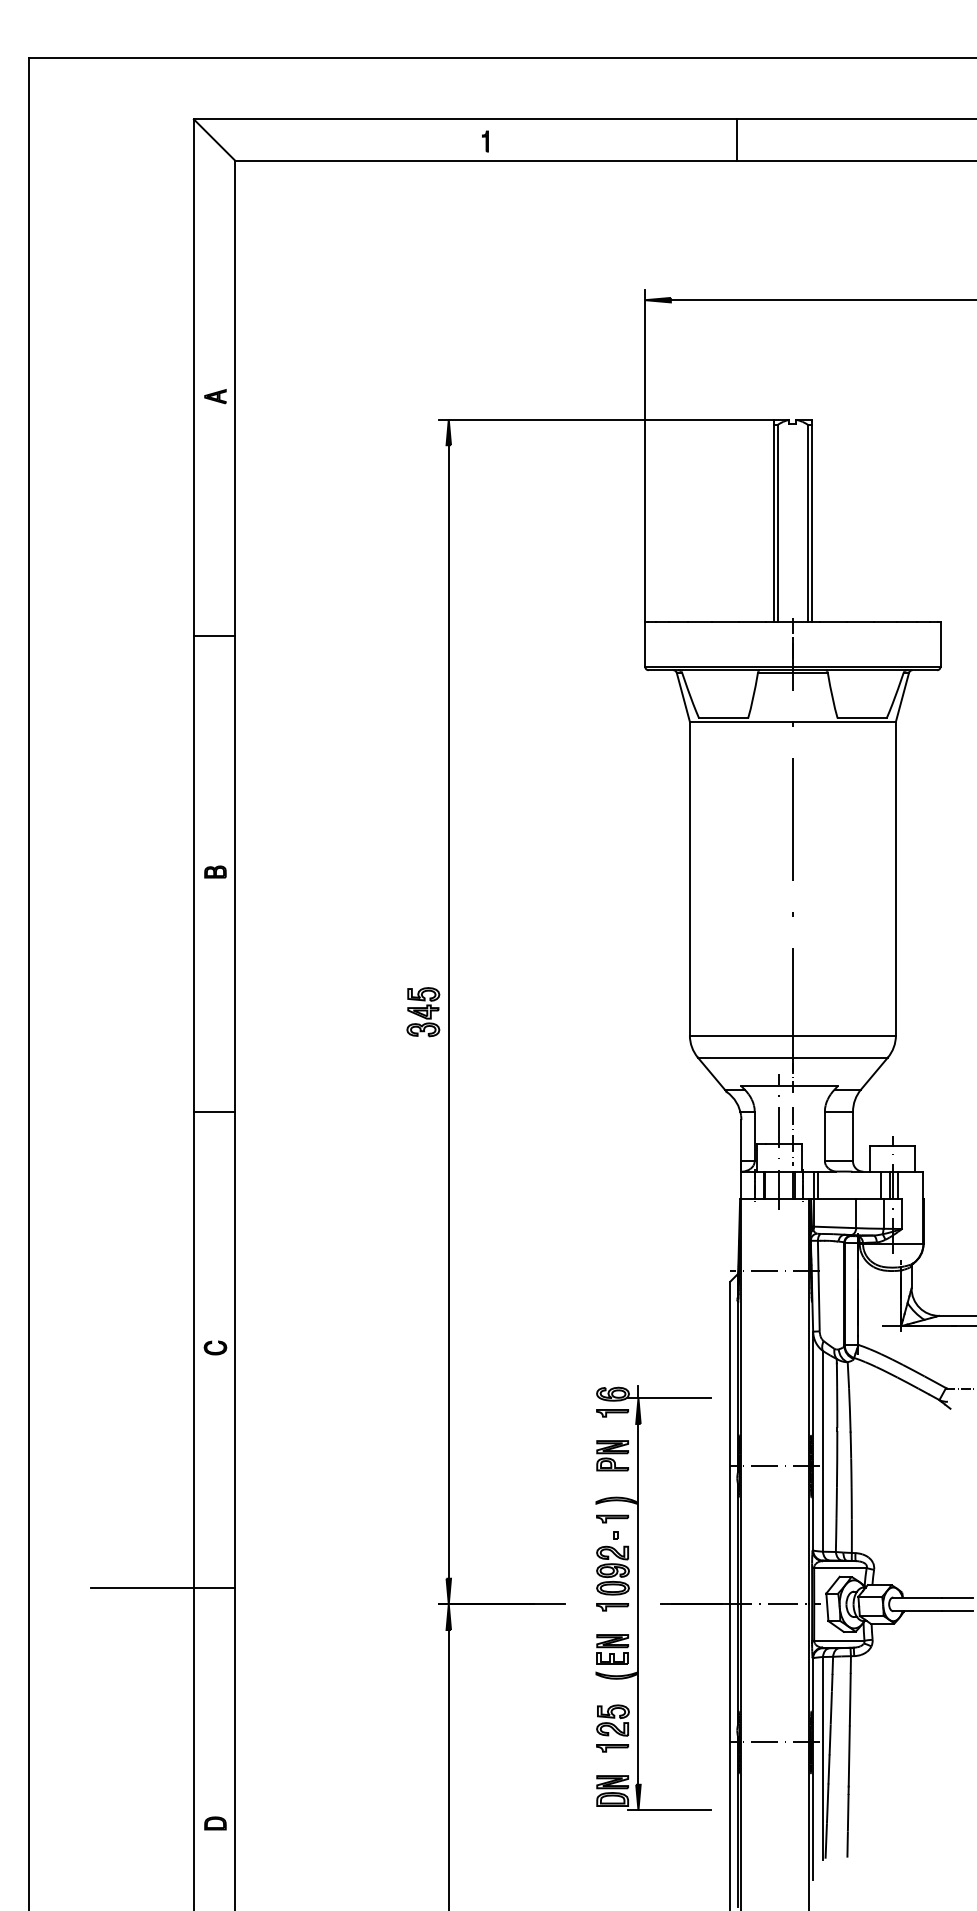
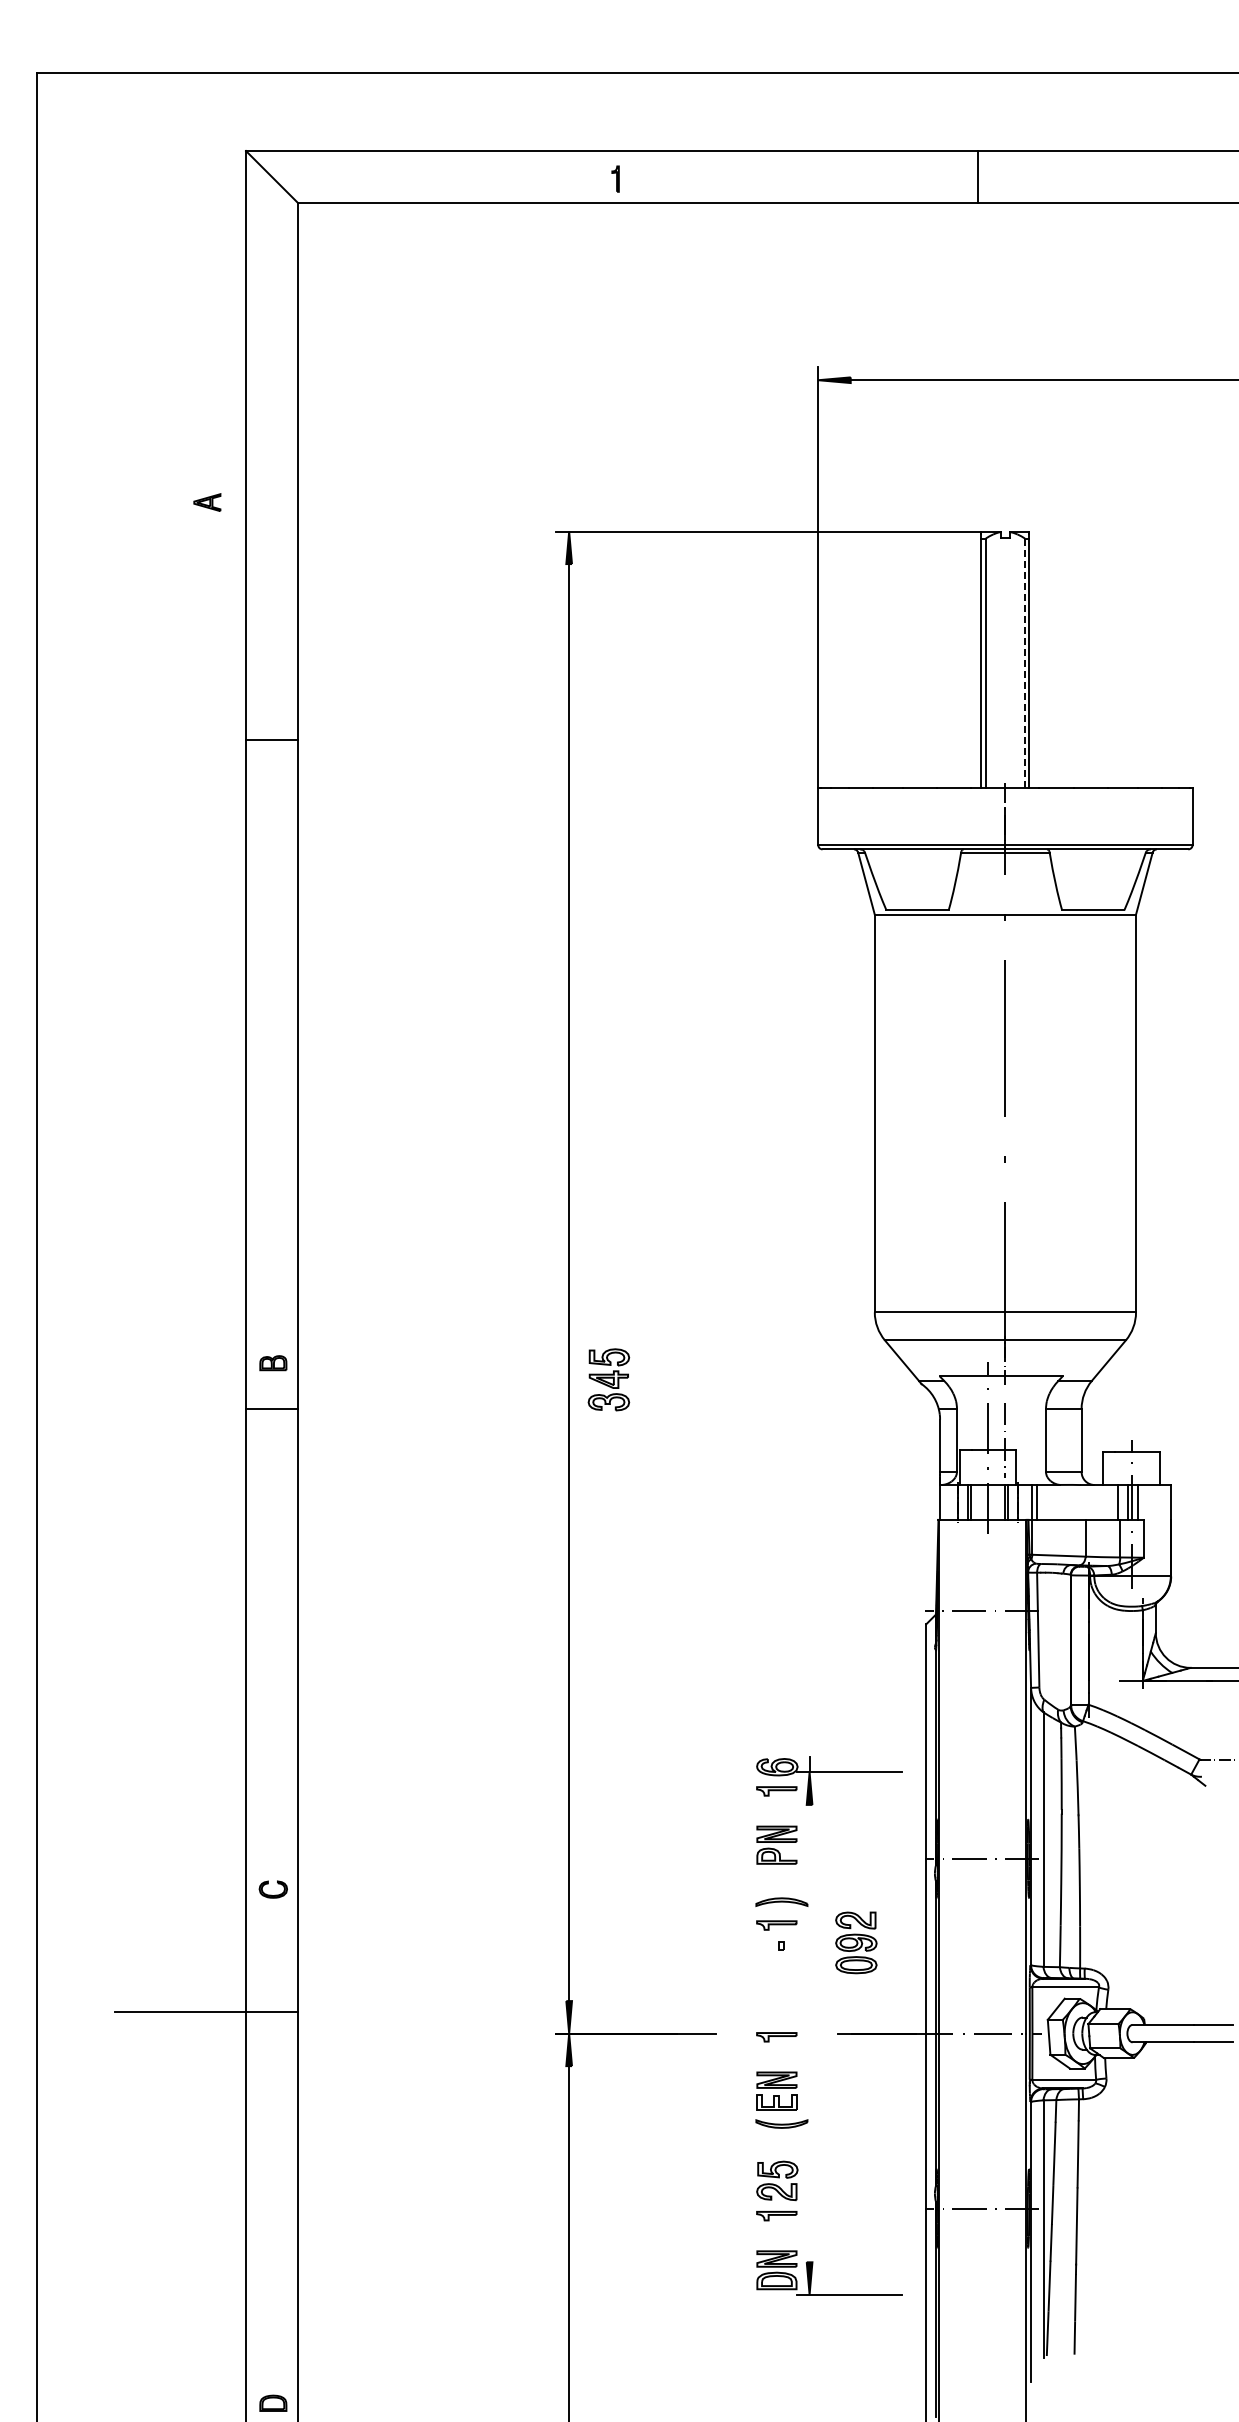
line: (737, 140) -> (978, 177), moved
part: (215, 396) -> (207, 502), moved
line: (807, 523) -> (1024, 663), solid -> dashed
line: (214, 636) -> (272, 740), moved
part: (215, 872) -> (273, 1363), moved
part: (423, 1011) -> (608, 1379), moved
part: (214, 1347) -> (272, 1889), moved
part: (613, 1570) -> (856, 1942), moved
line: (638, 1604) -> (809, 2033), removed
part: (215, 1822) -> (273, 2402), moved

